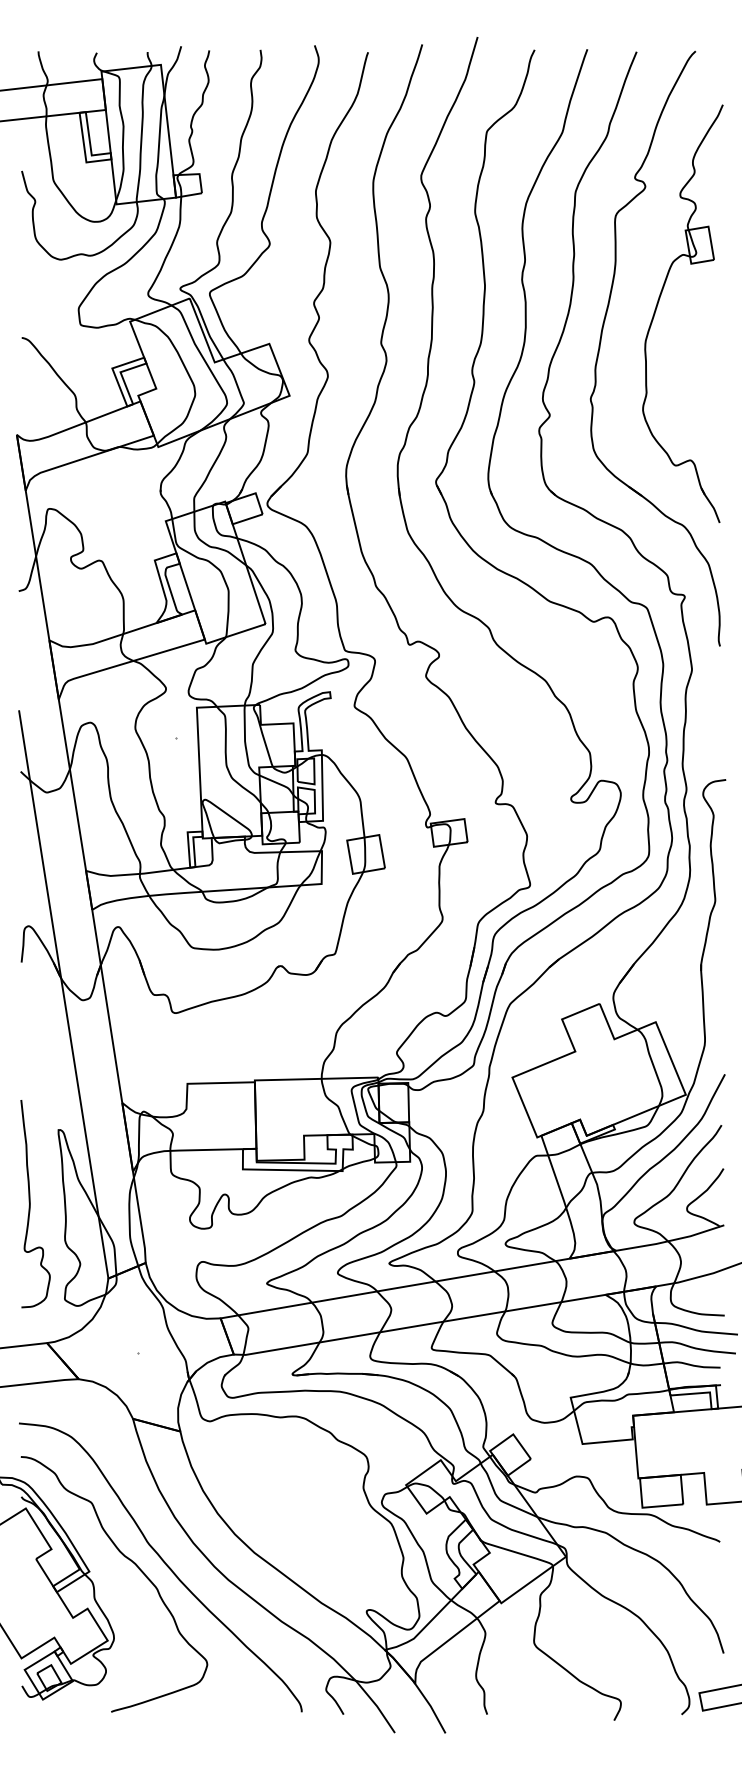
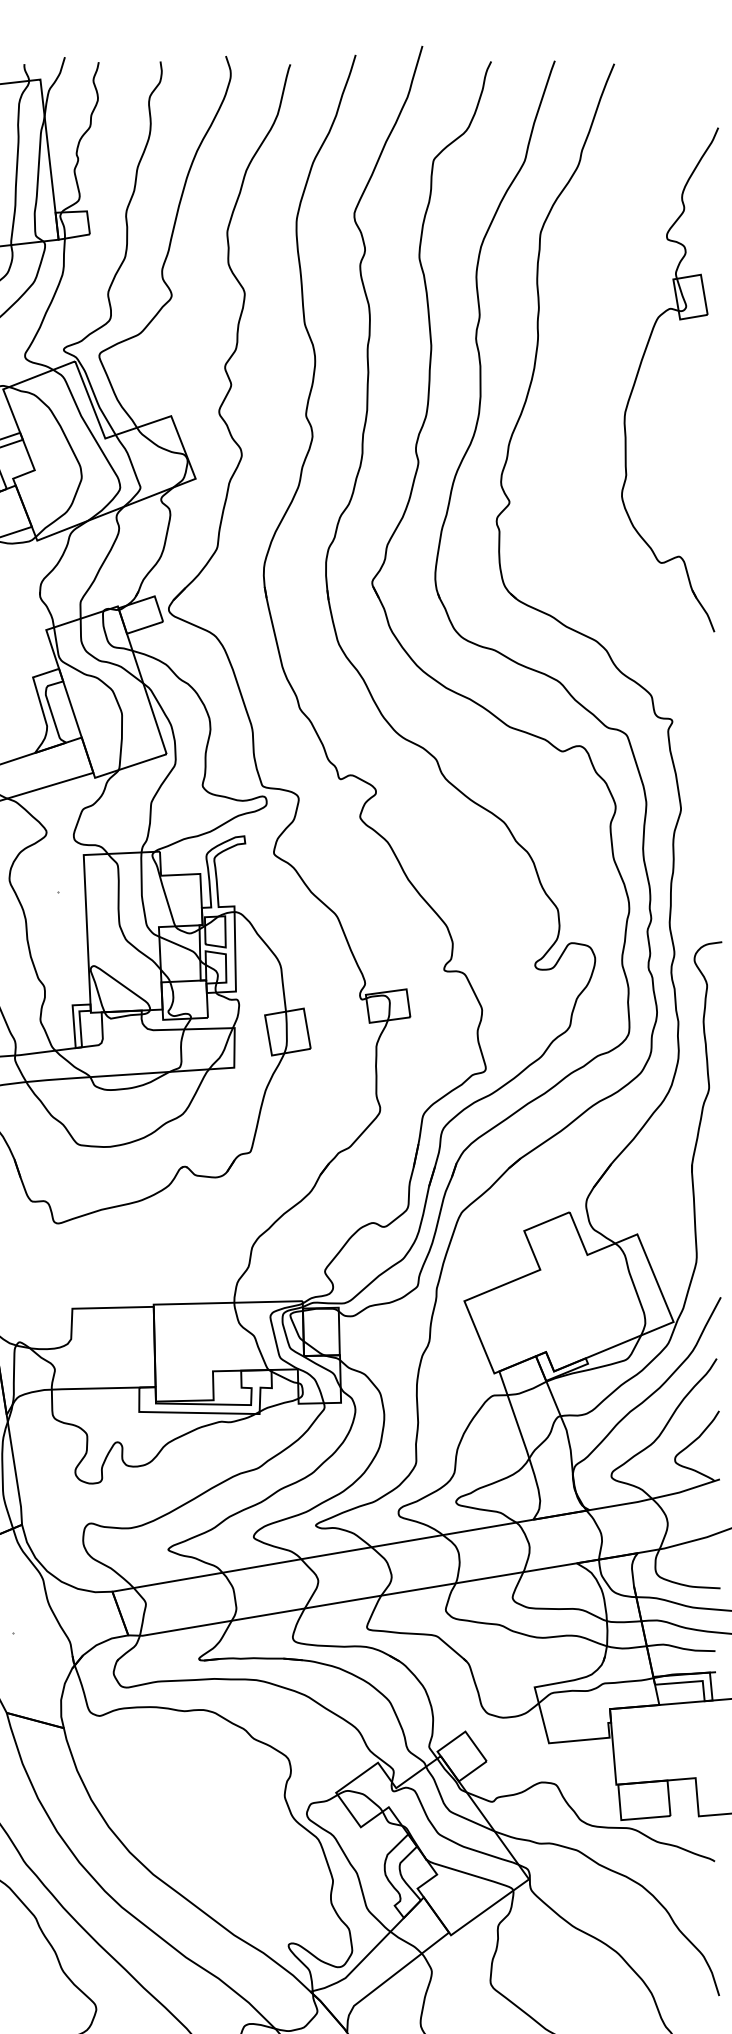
part: (601, 342) -> (571, 414), removed

